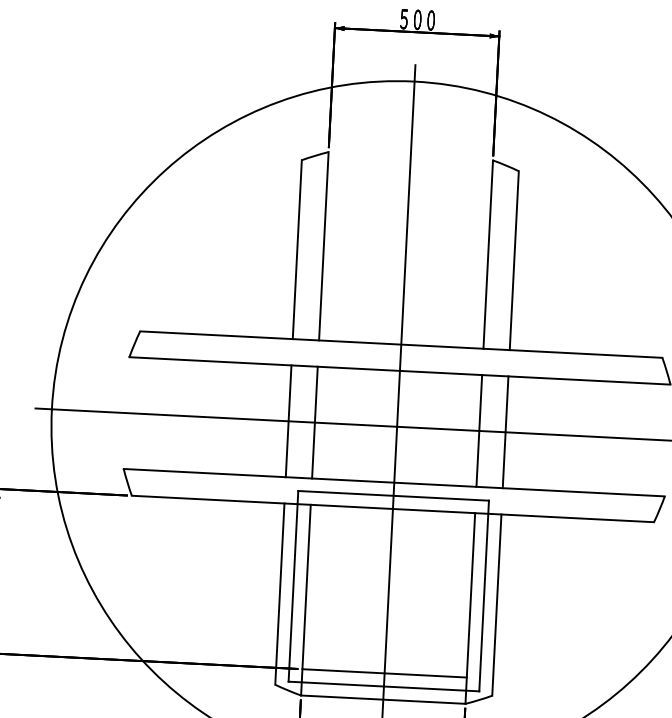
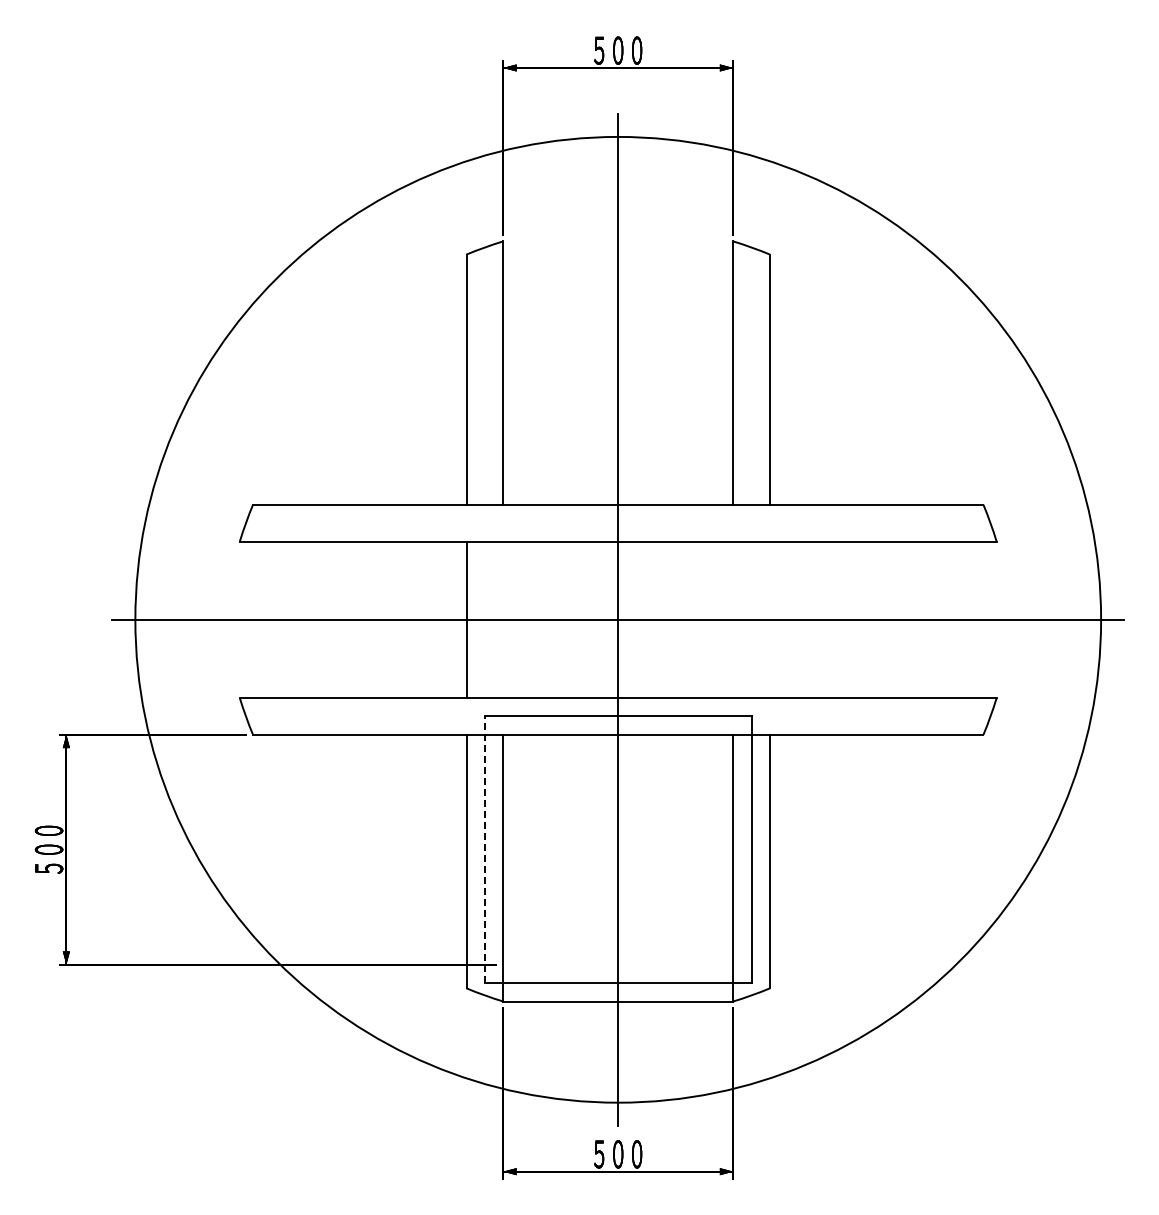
line: (315, 422) -> (503, 619), removed
line: (479, 430) -> (733, 619), removed
line: (505, 432) -> (770, 619), removed
line: (293, 586) -> (484, 849), solid -> dashed
line: (384, 673) -> (618, 964), removed

